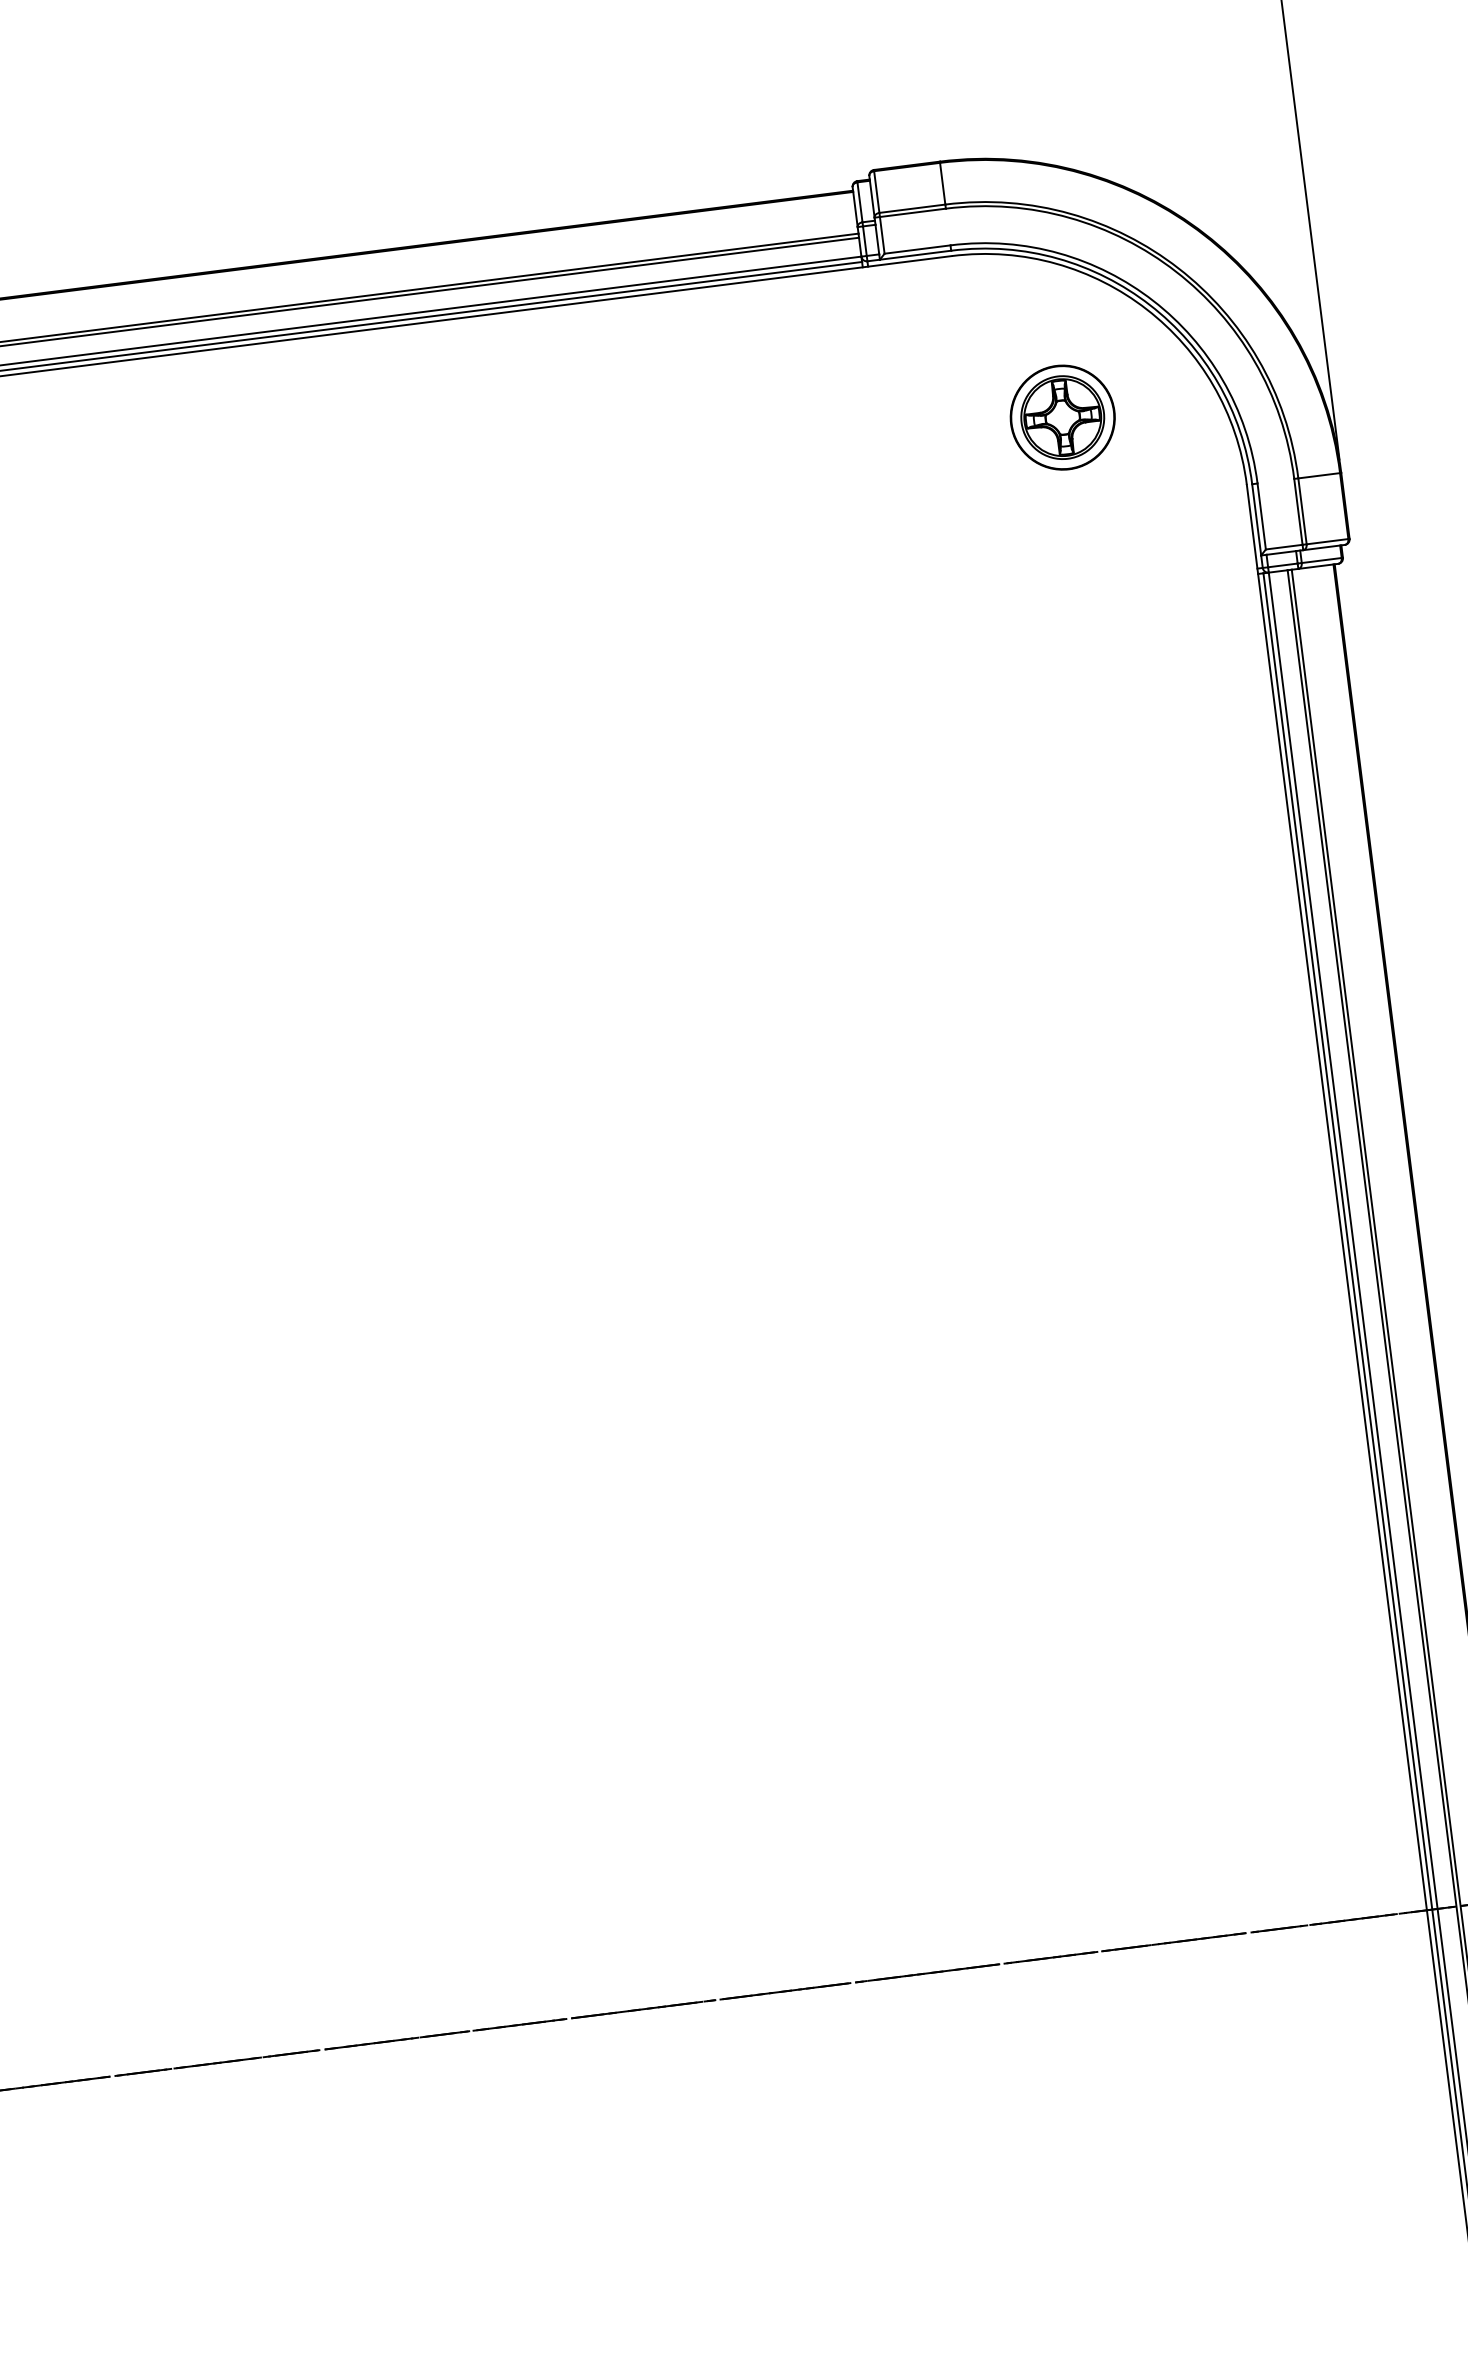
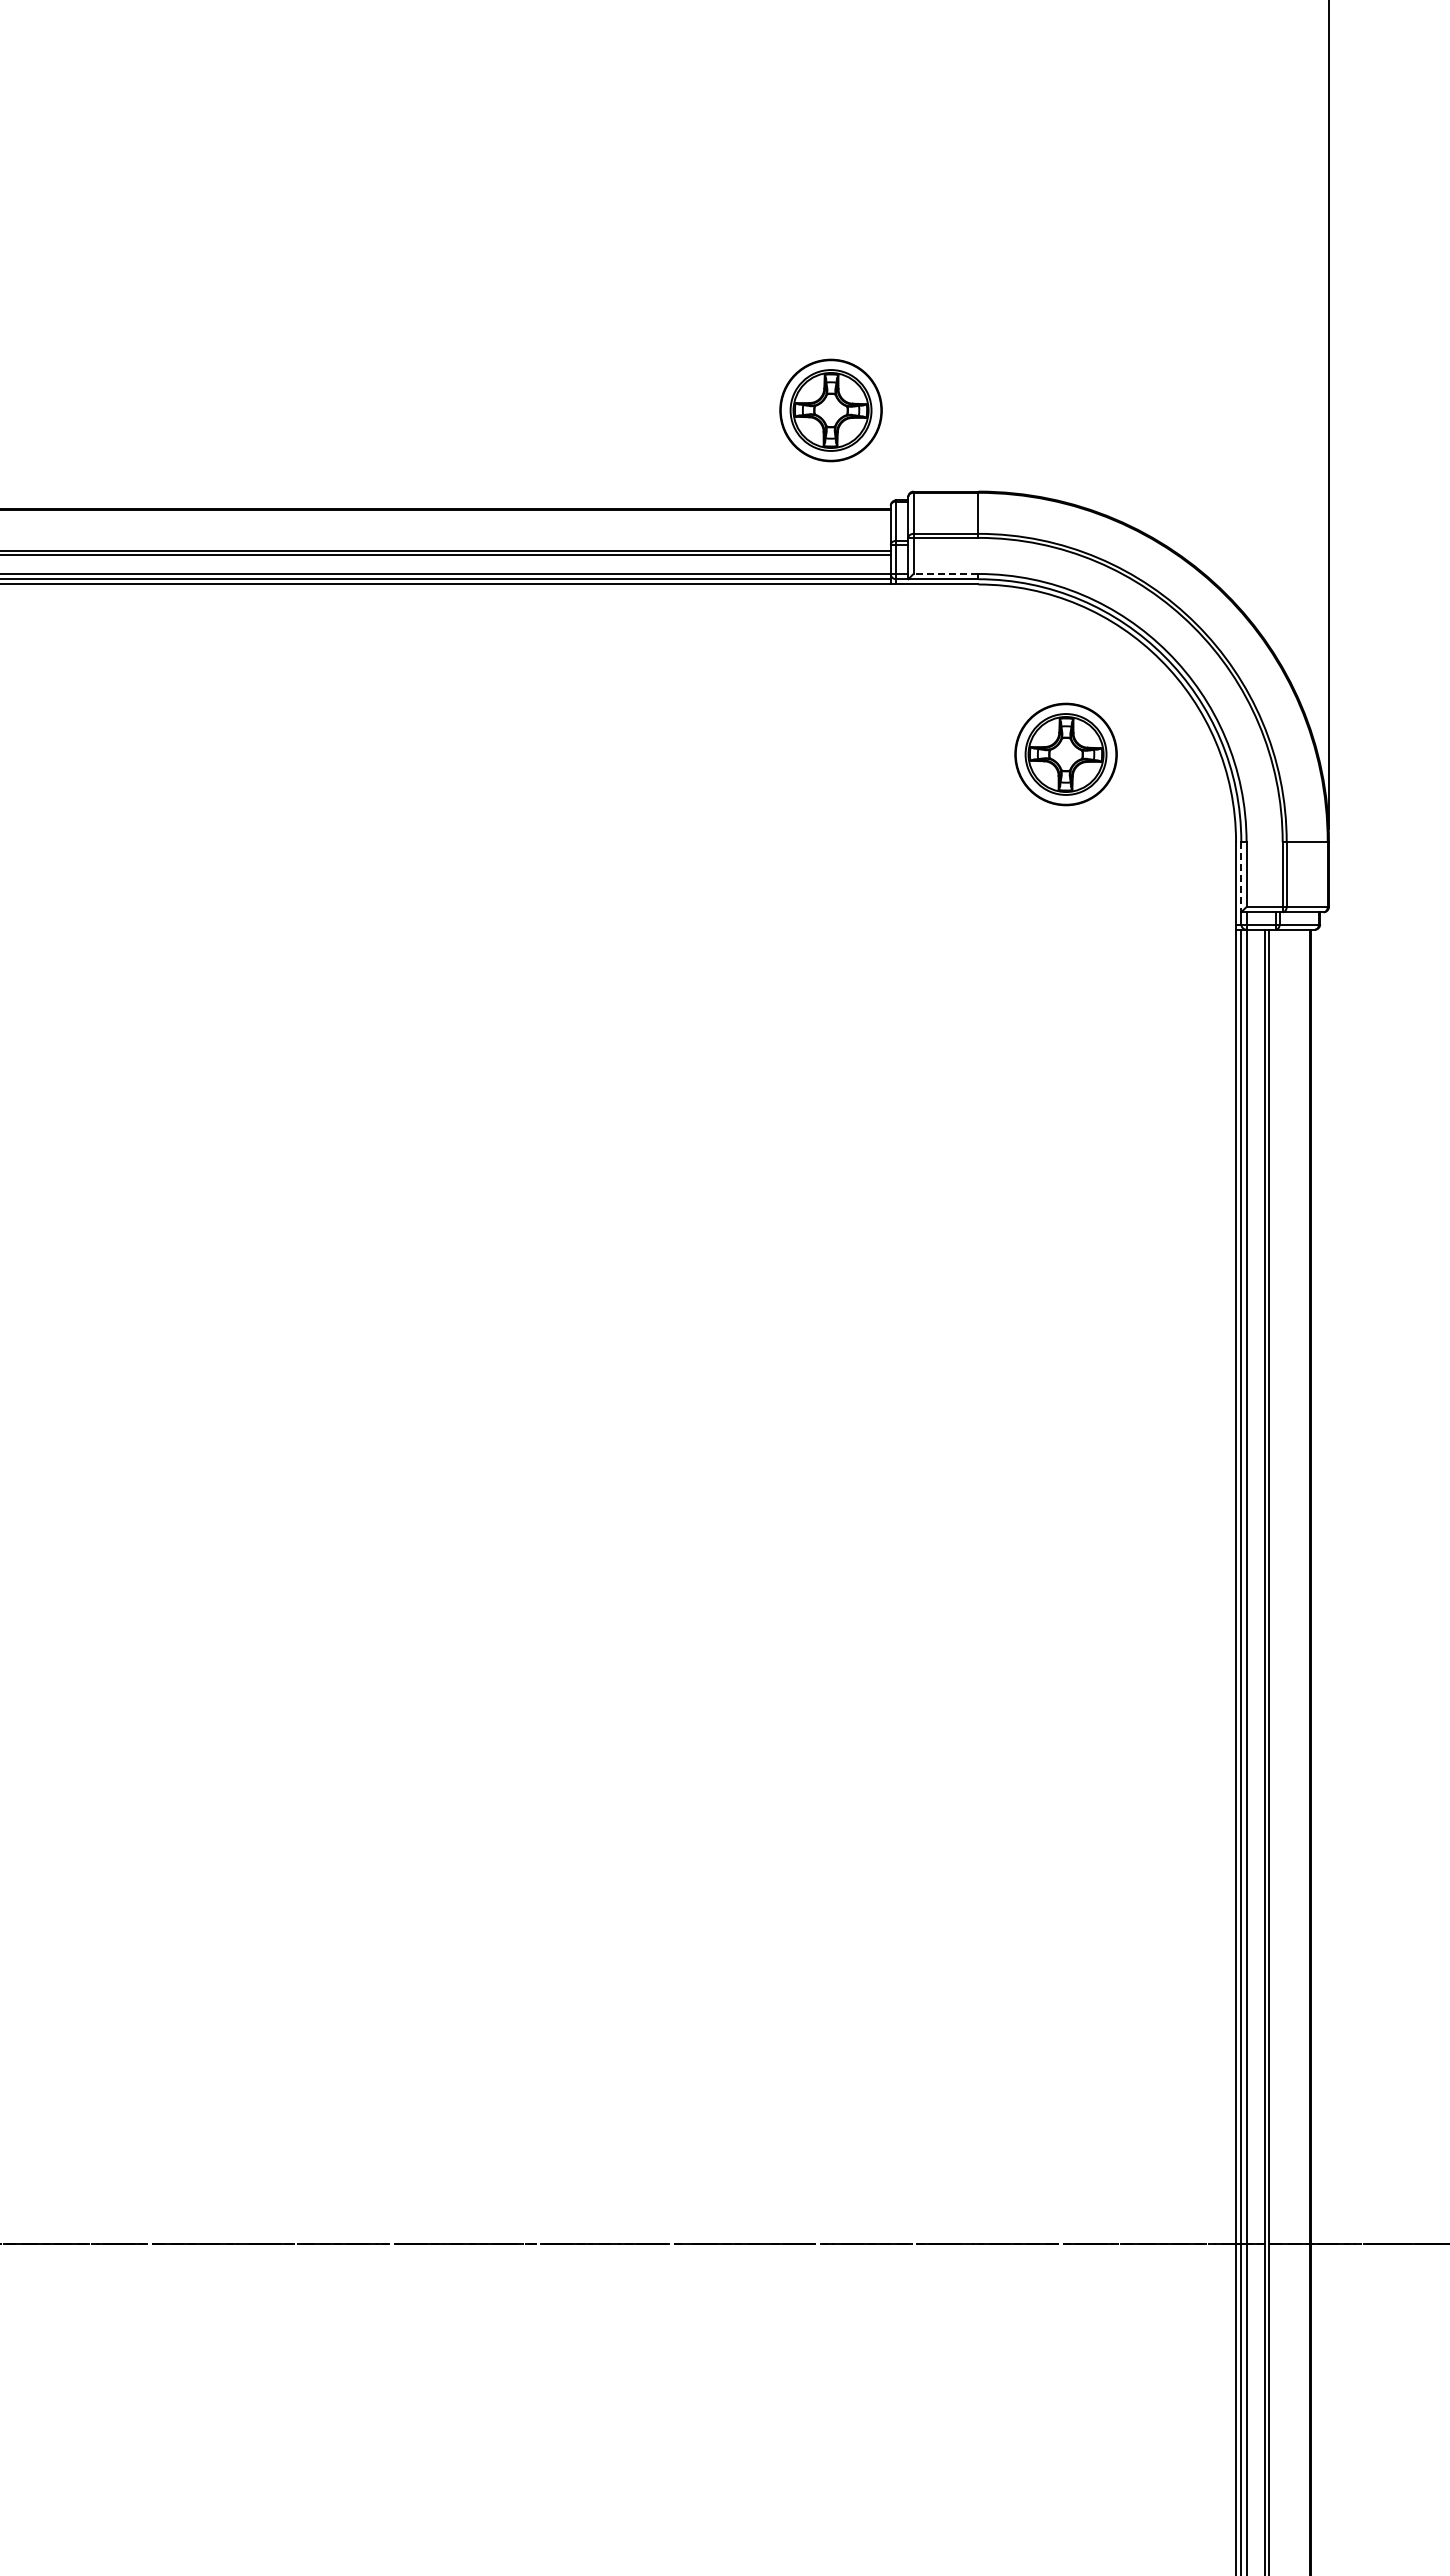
part: (779, 98) -> (830, 410), added
line: (916, 249) -> (945, 573), solid -> dashed
line: (1256, 520) -> (1241, 877), solid -> dashed

